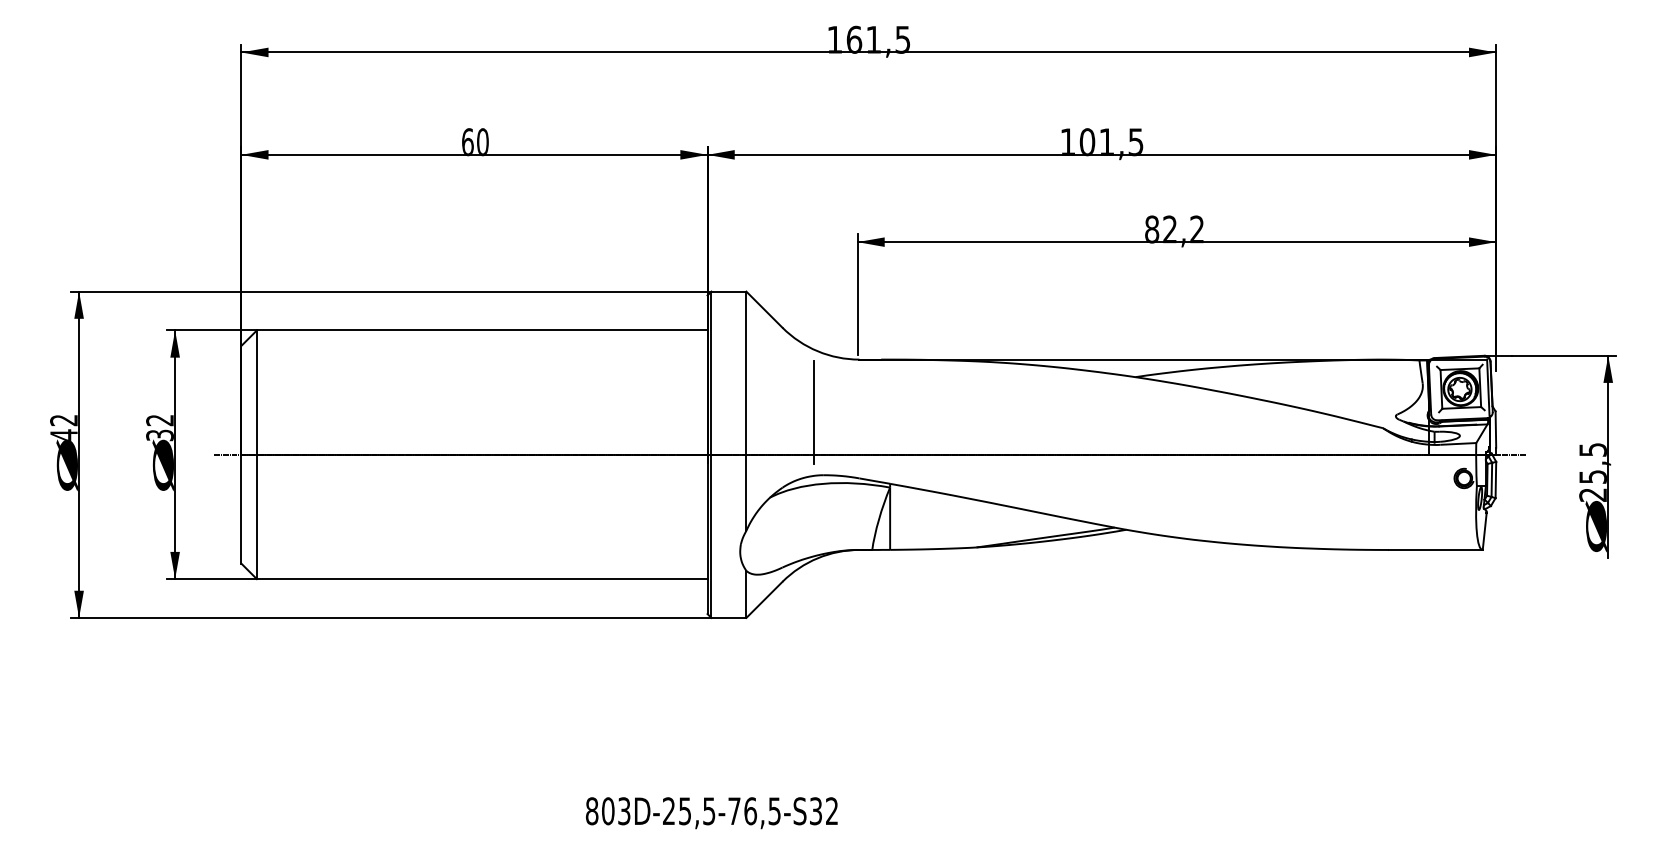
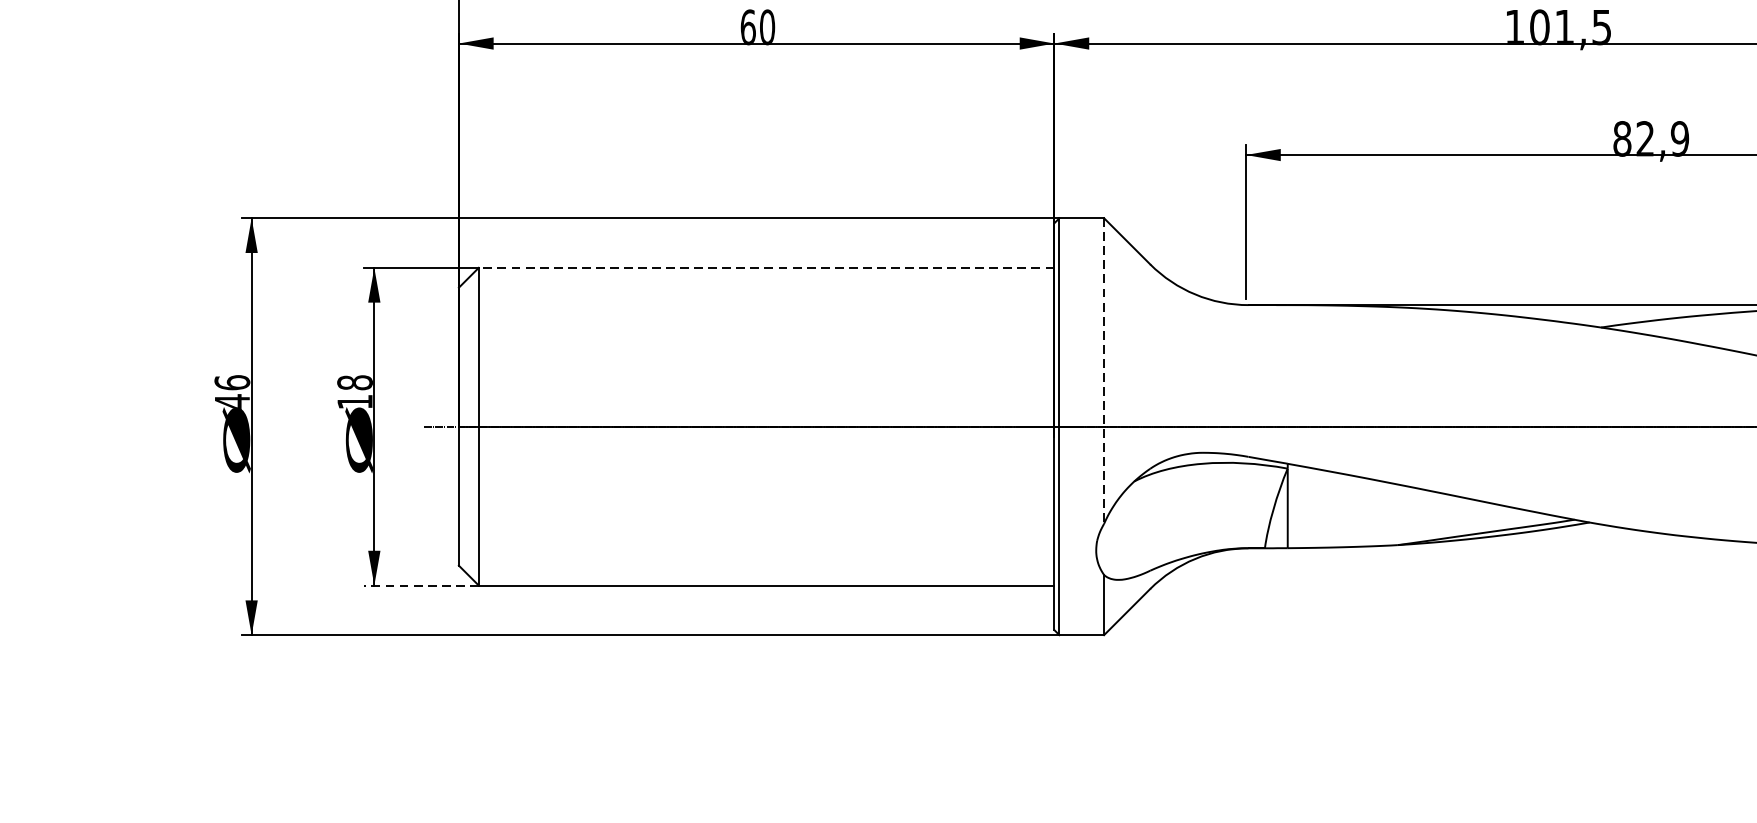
text: (1197, 229) -> (1680, 138), 82,2 -> 82,9
line: (481, 330) -> (765, 267), solid -> dashed
line: (746, 411) -> (1104, 371), solid -> dashed
line: (814, 412) -> (1191, 372), removed
text: (63, 420) -> (231, 382), 42 -> 46
text: (159, 427) -> (354, 391), 32 -> 18
line: (212, 579) -> (422, 586), solid -> dashed

